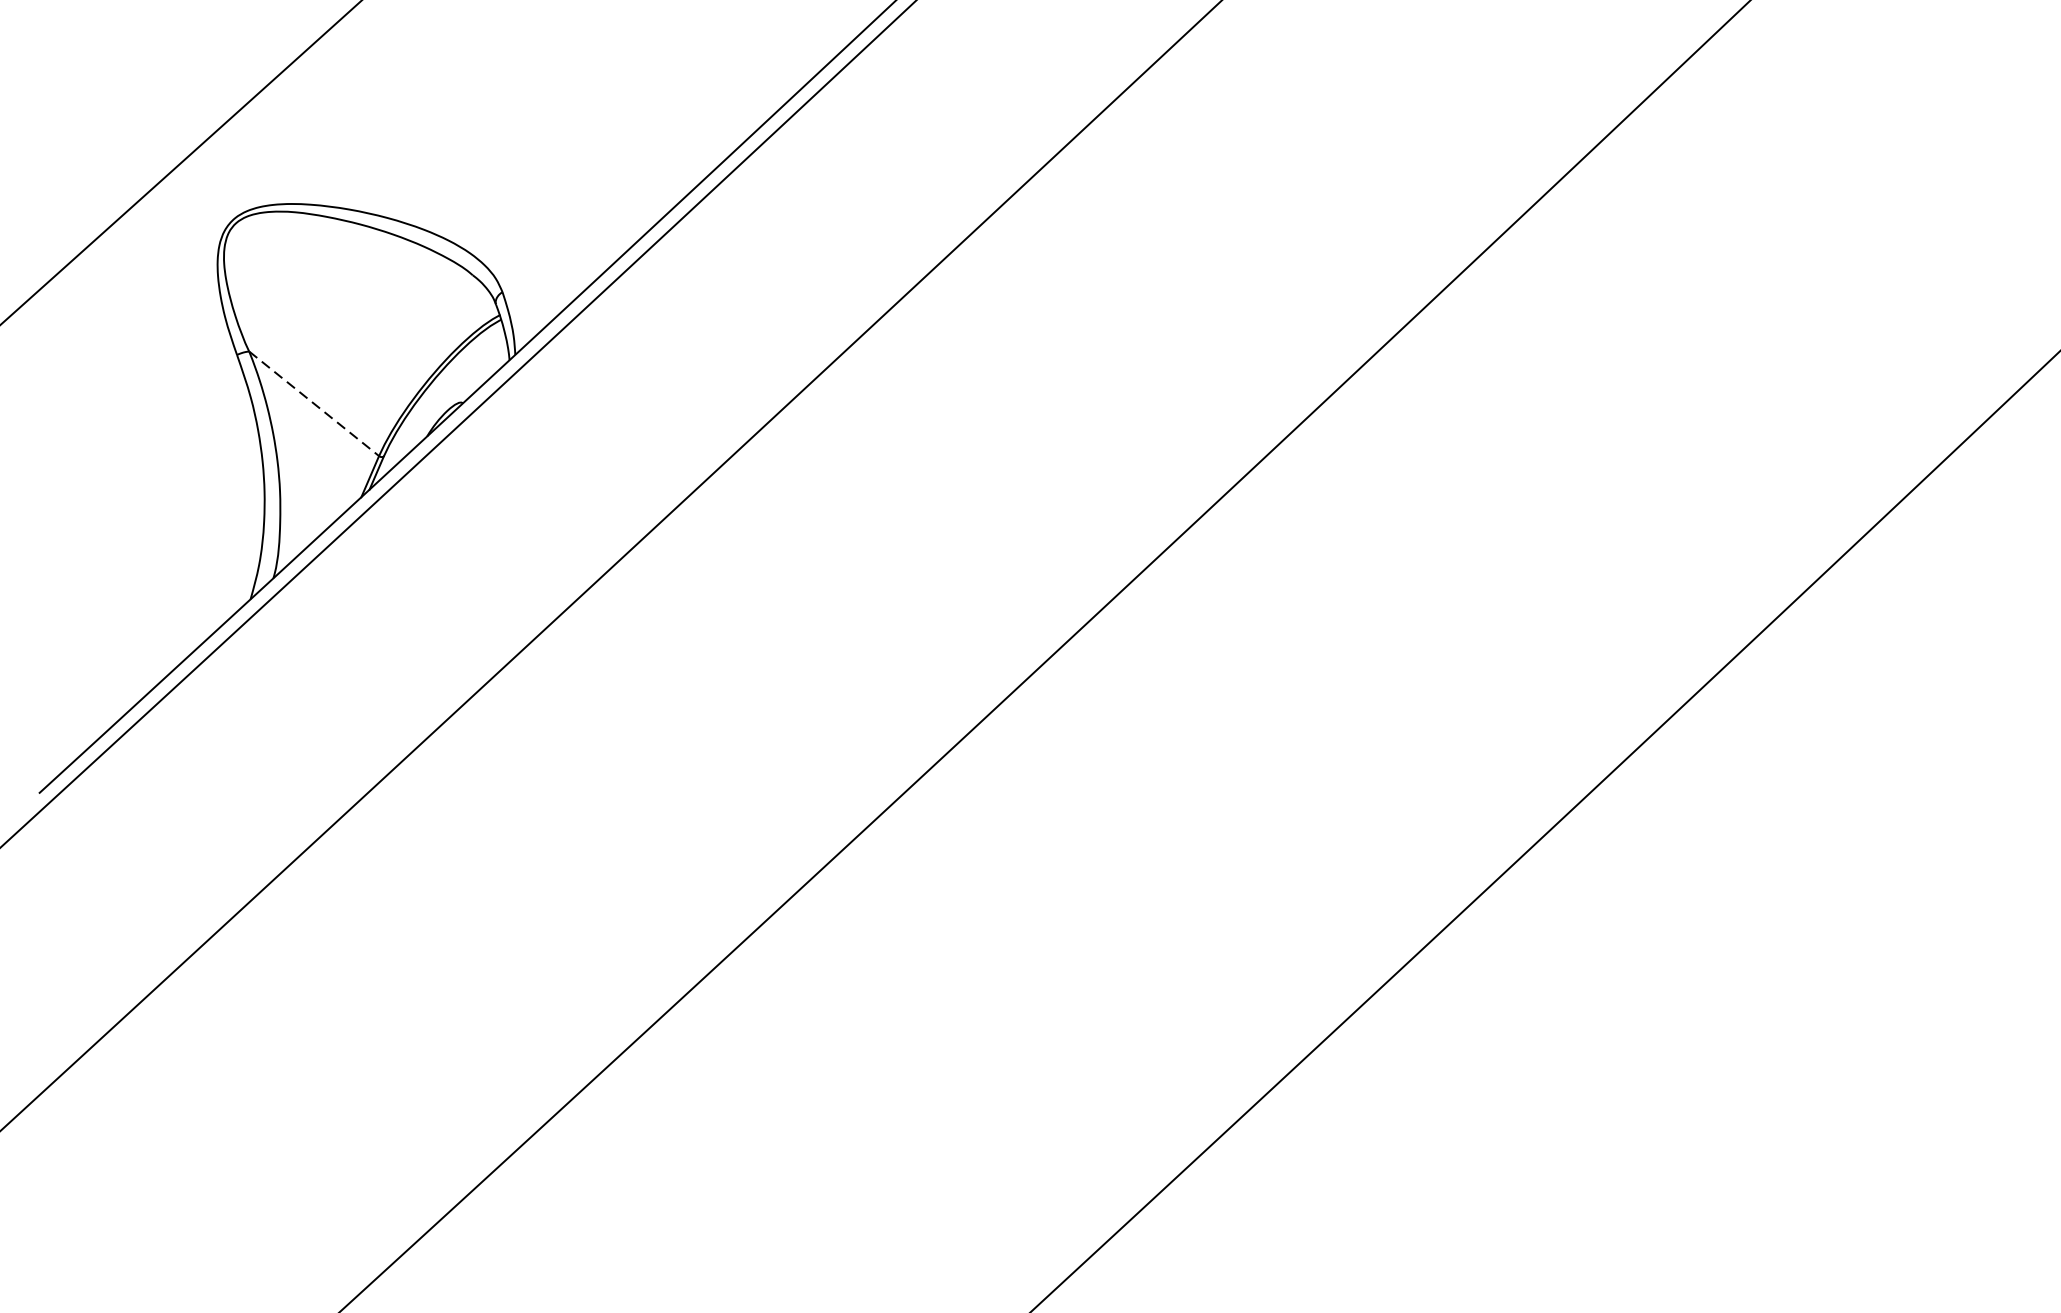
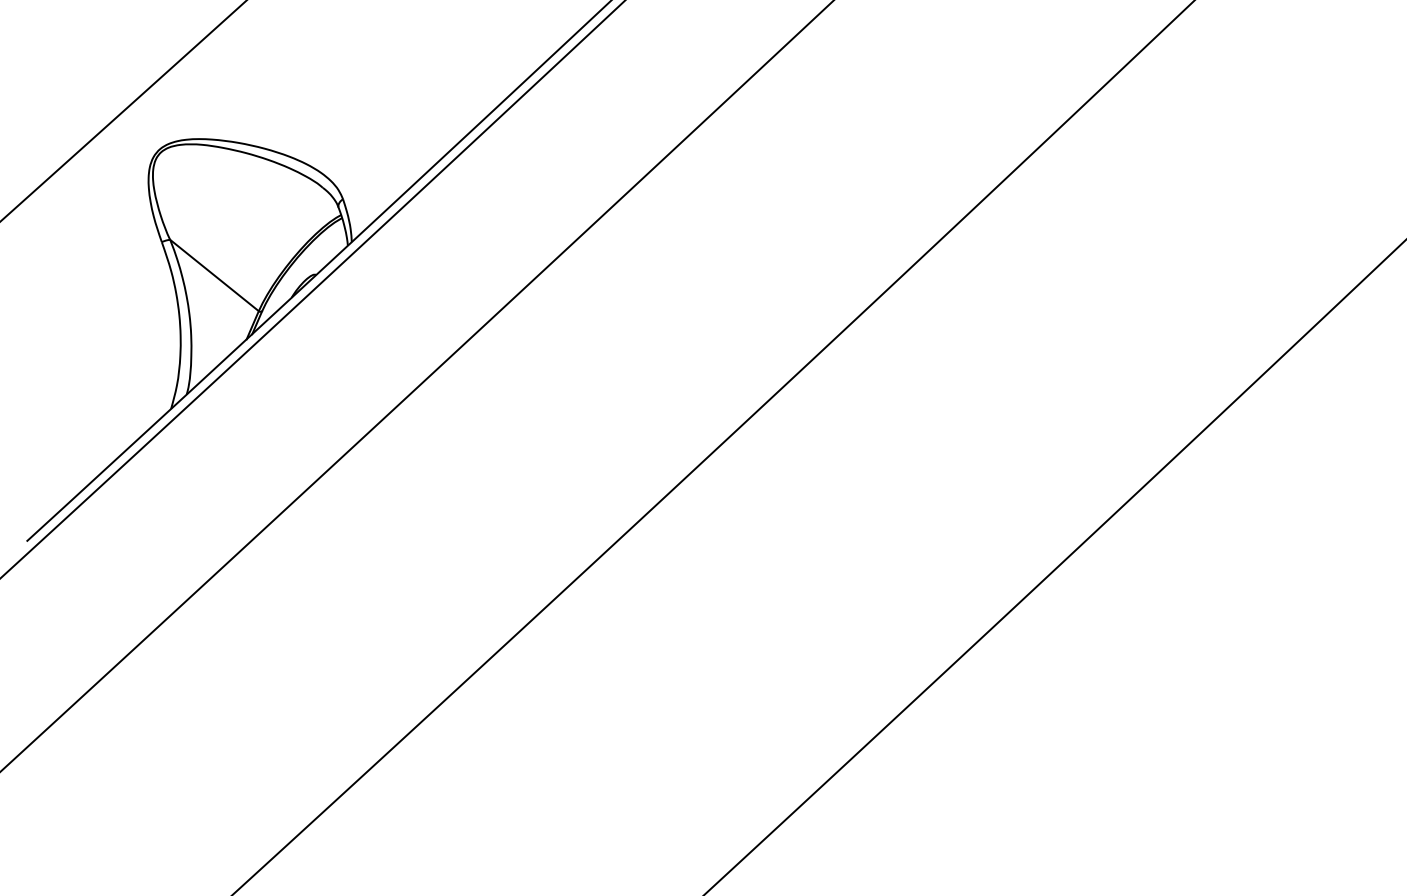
line: (314, 403) -> (214, 275), dashed -> solid

